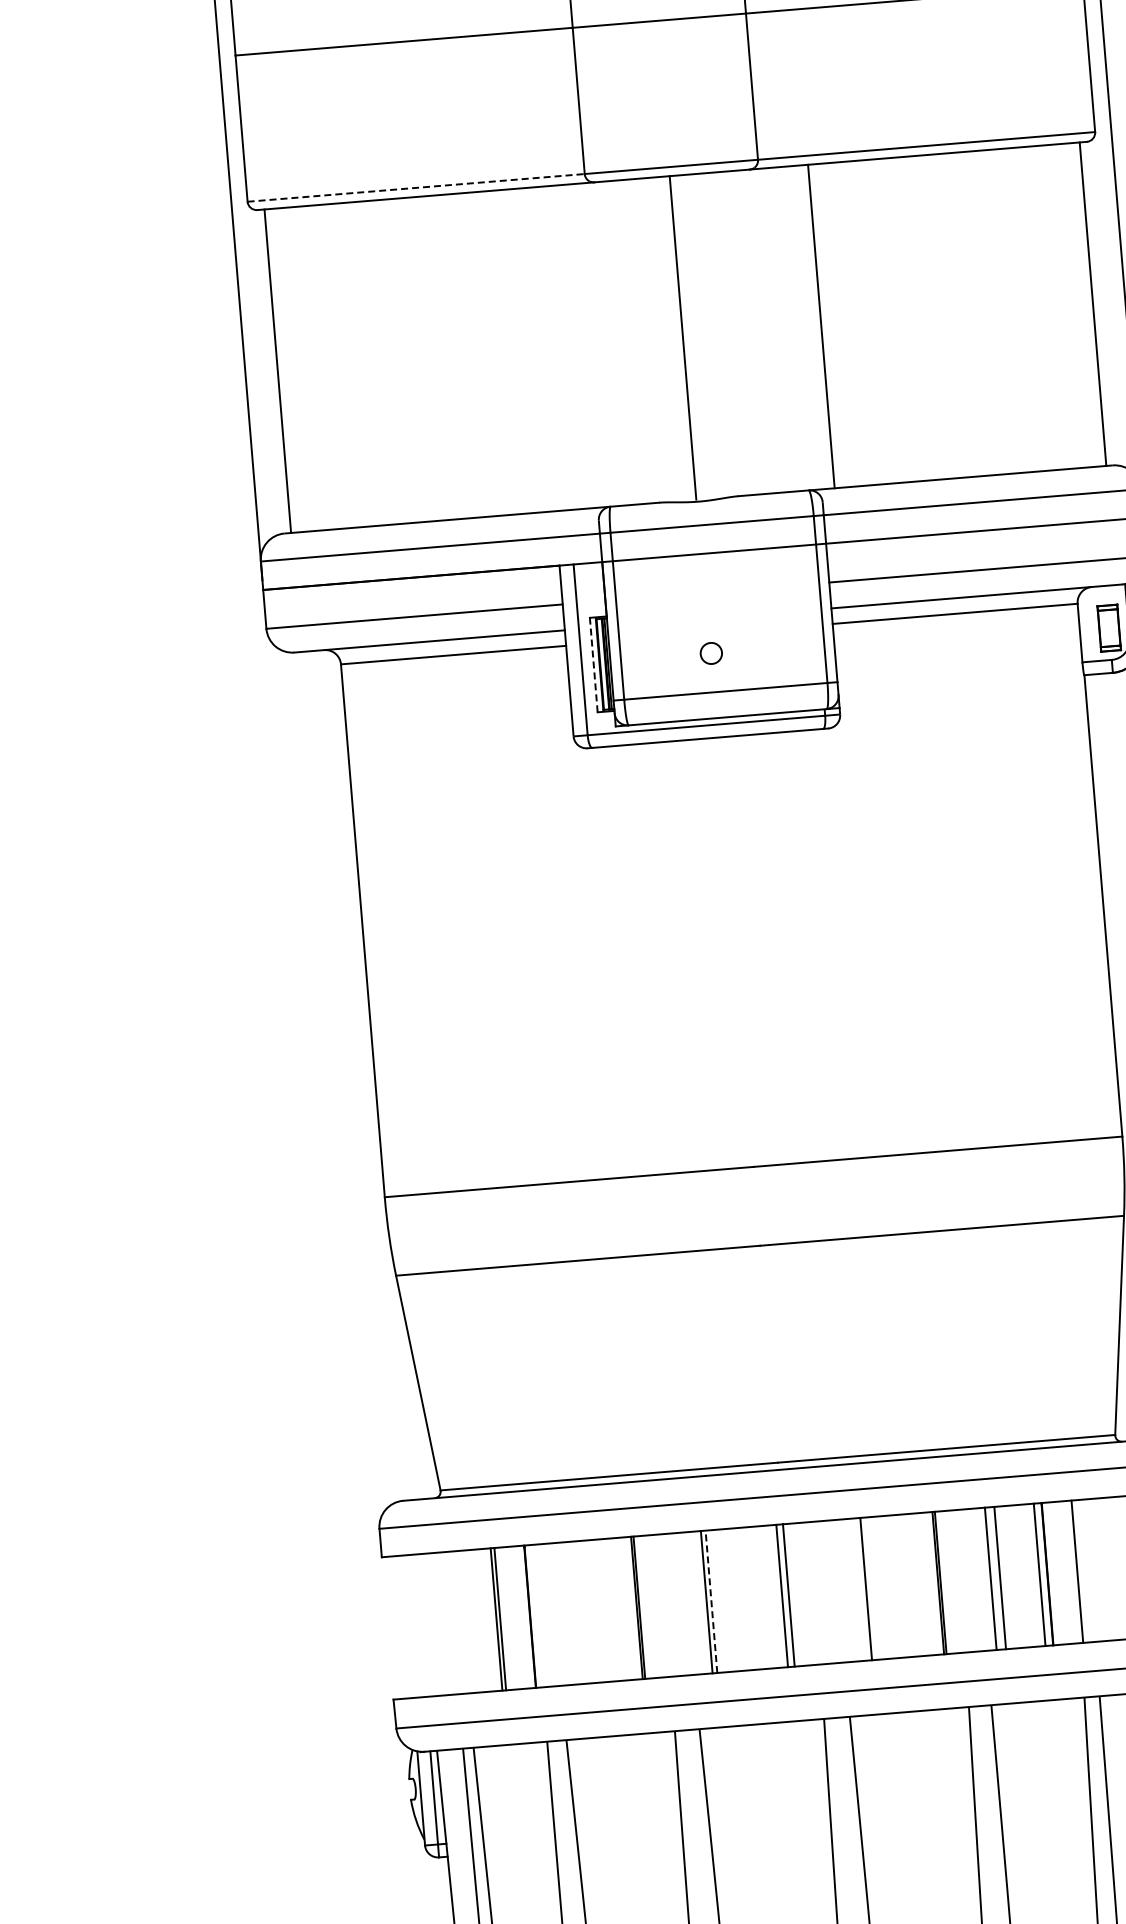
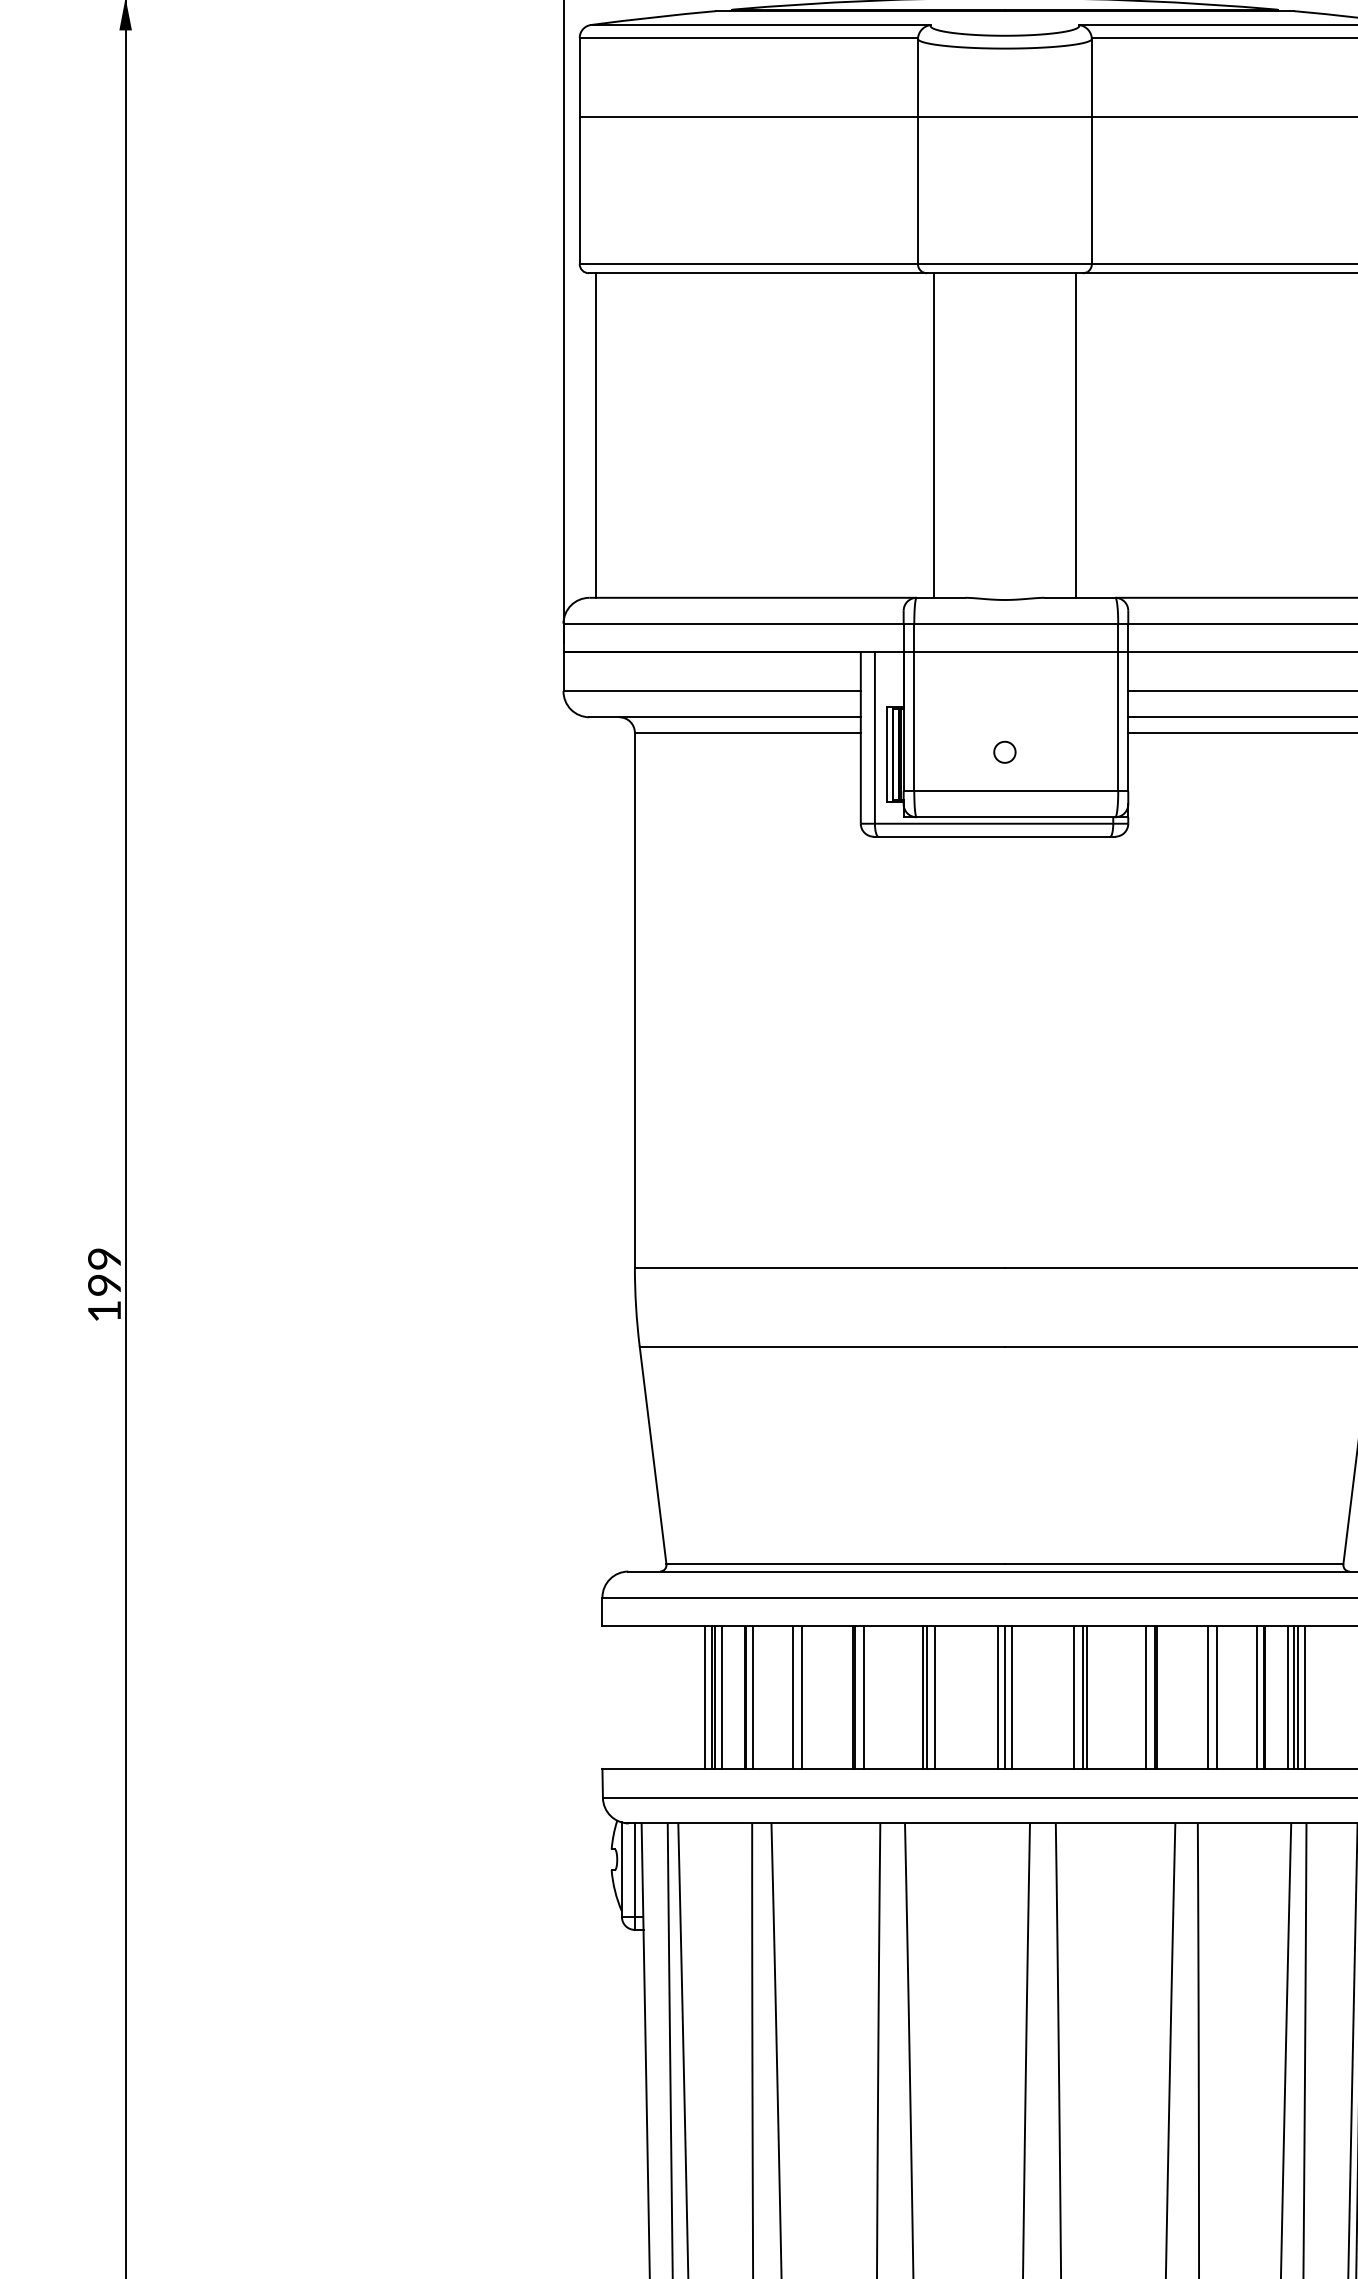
line: (416, 188) -> (749, 264), dashed -> solid
line: (821, 326) -> (1076, 435), moved
line: (682, 337) -> (933, 435), moved
line: (593, 664) -> (886, 753), dashed -> solid
line: (1087, 1570) -> (1304, 1697), added
line: (1081, 1571) -> (1298, 1697), added
line: (1070, 1572) -> (1287, 1697), added
line: (928, 1583) -> (1145, 1697), added
line: (871, 1588) -> (1087, 1697), added
line: (858, 1589) -> (1074, 1697), added
line: (795, 1594) -> (1011, 1697), added
line: (711, 1601) -> (927, 1697), dashed -> solid
line: (719, 1601) -> (935, 1697), added
line: (648, 1606) -> (864, 1697), added
line: (577, 1612) -> (792, 1697), added
line: (587, 1612) -> (802, 1697), added
line: (538, 1616) -> (753, 1697), added
line: (507, 1618) -> (722, 1697), added
line: (490, 1619) -> (705, 1697), added

